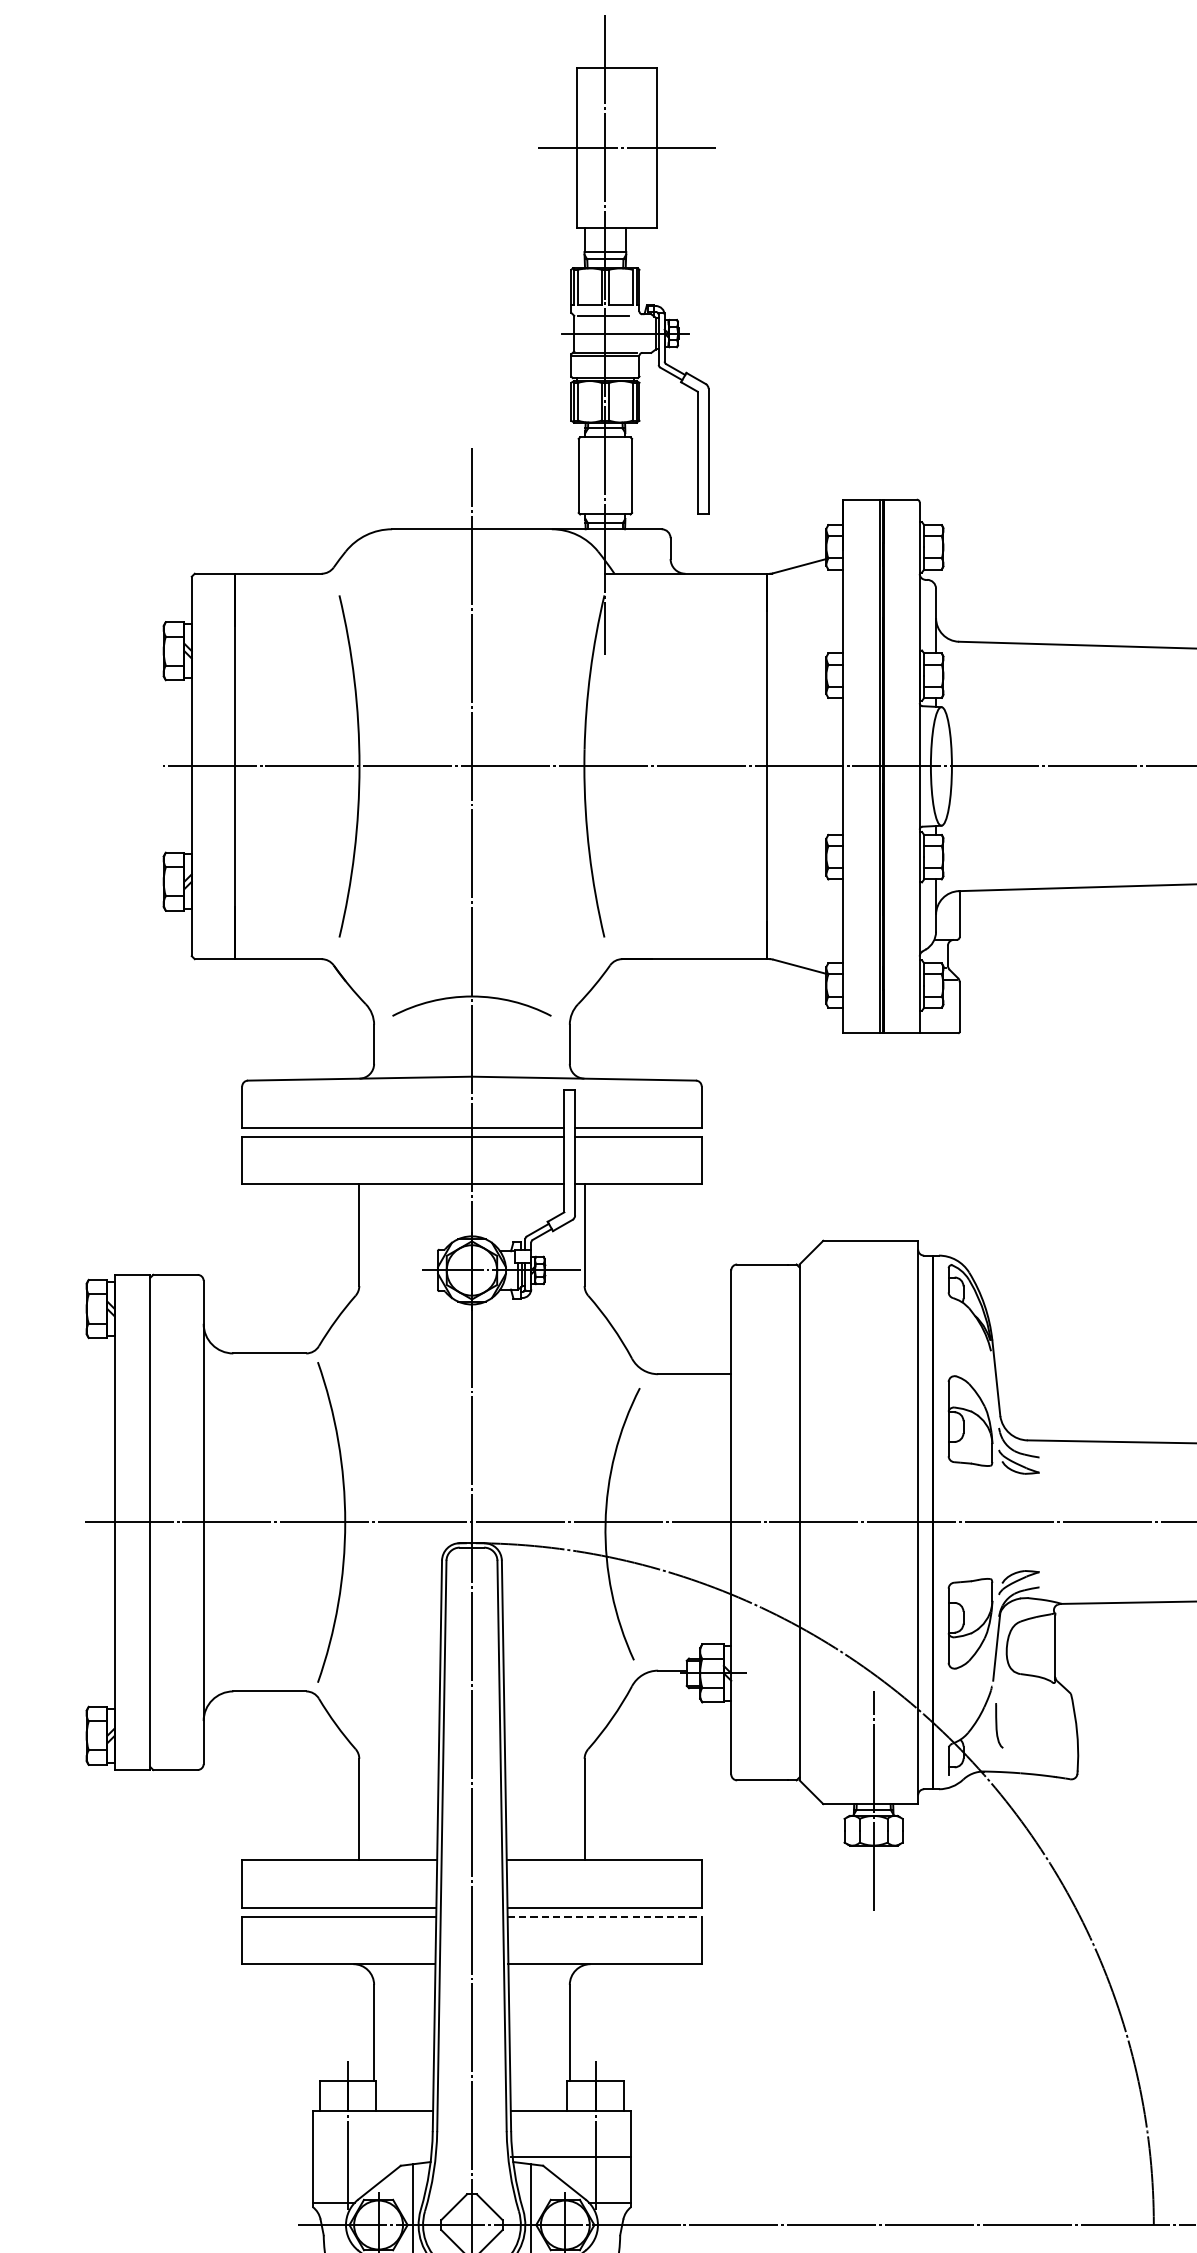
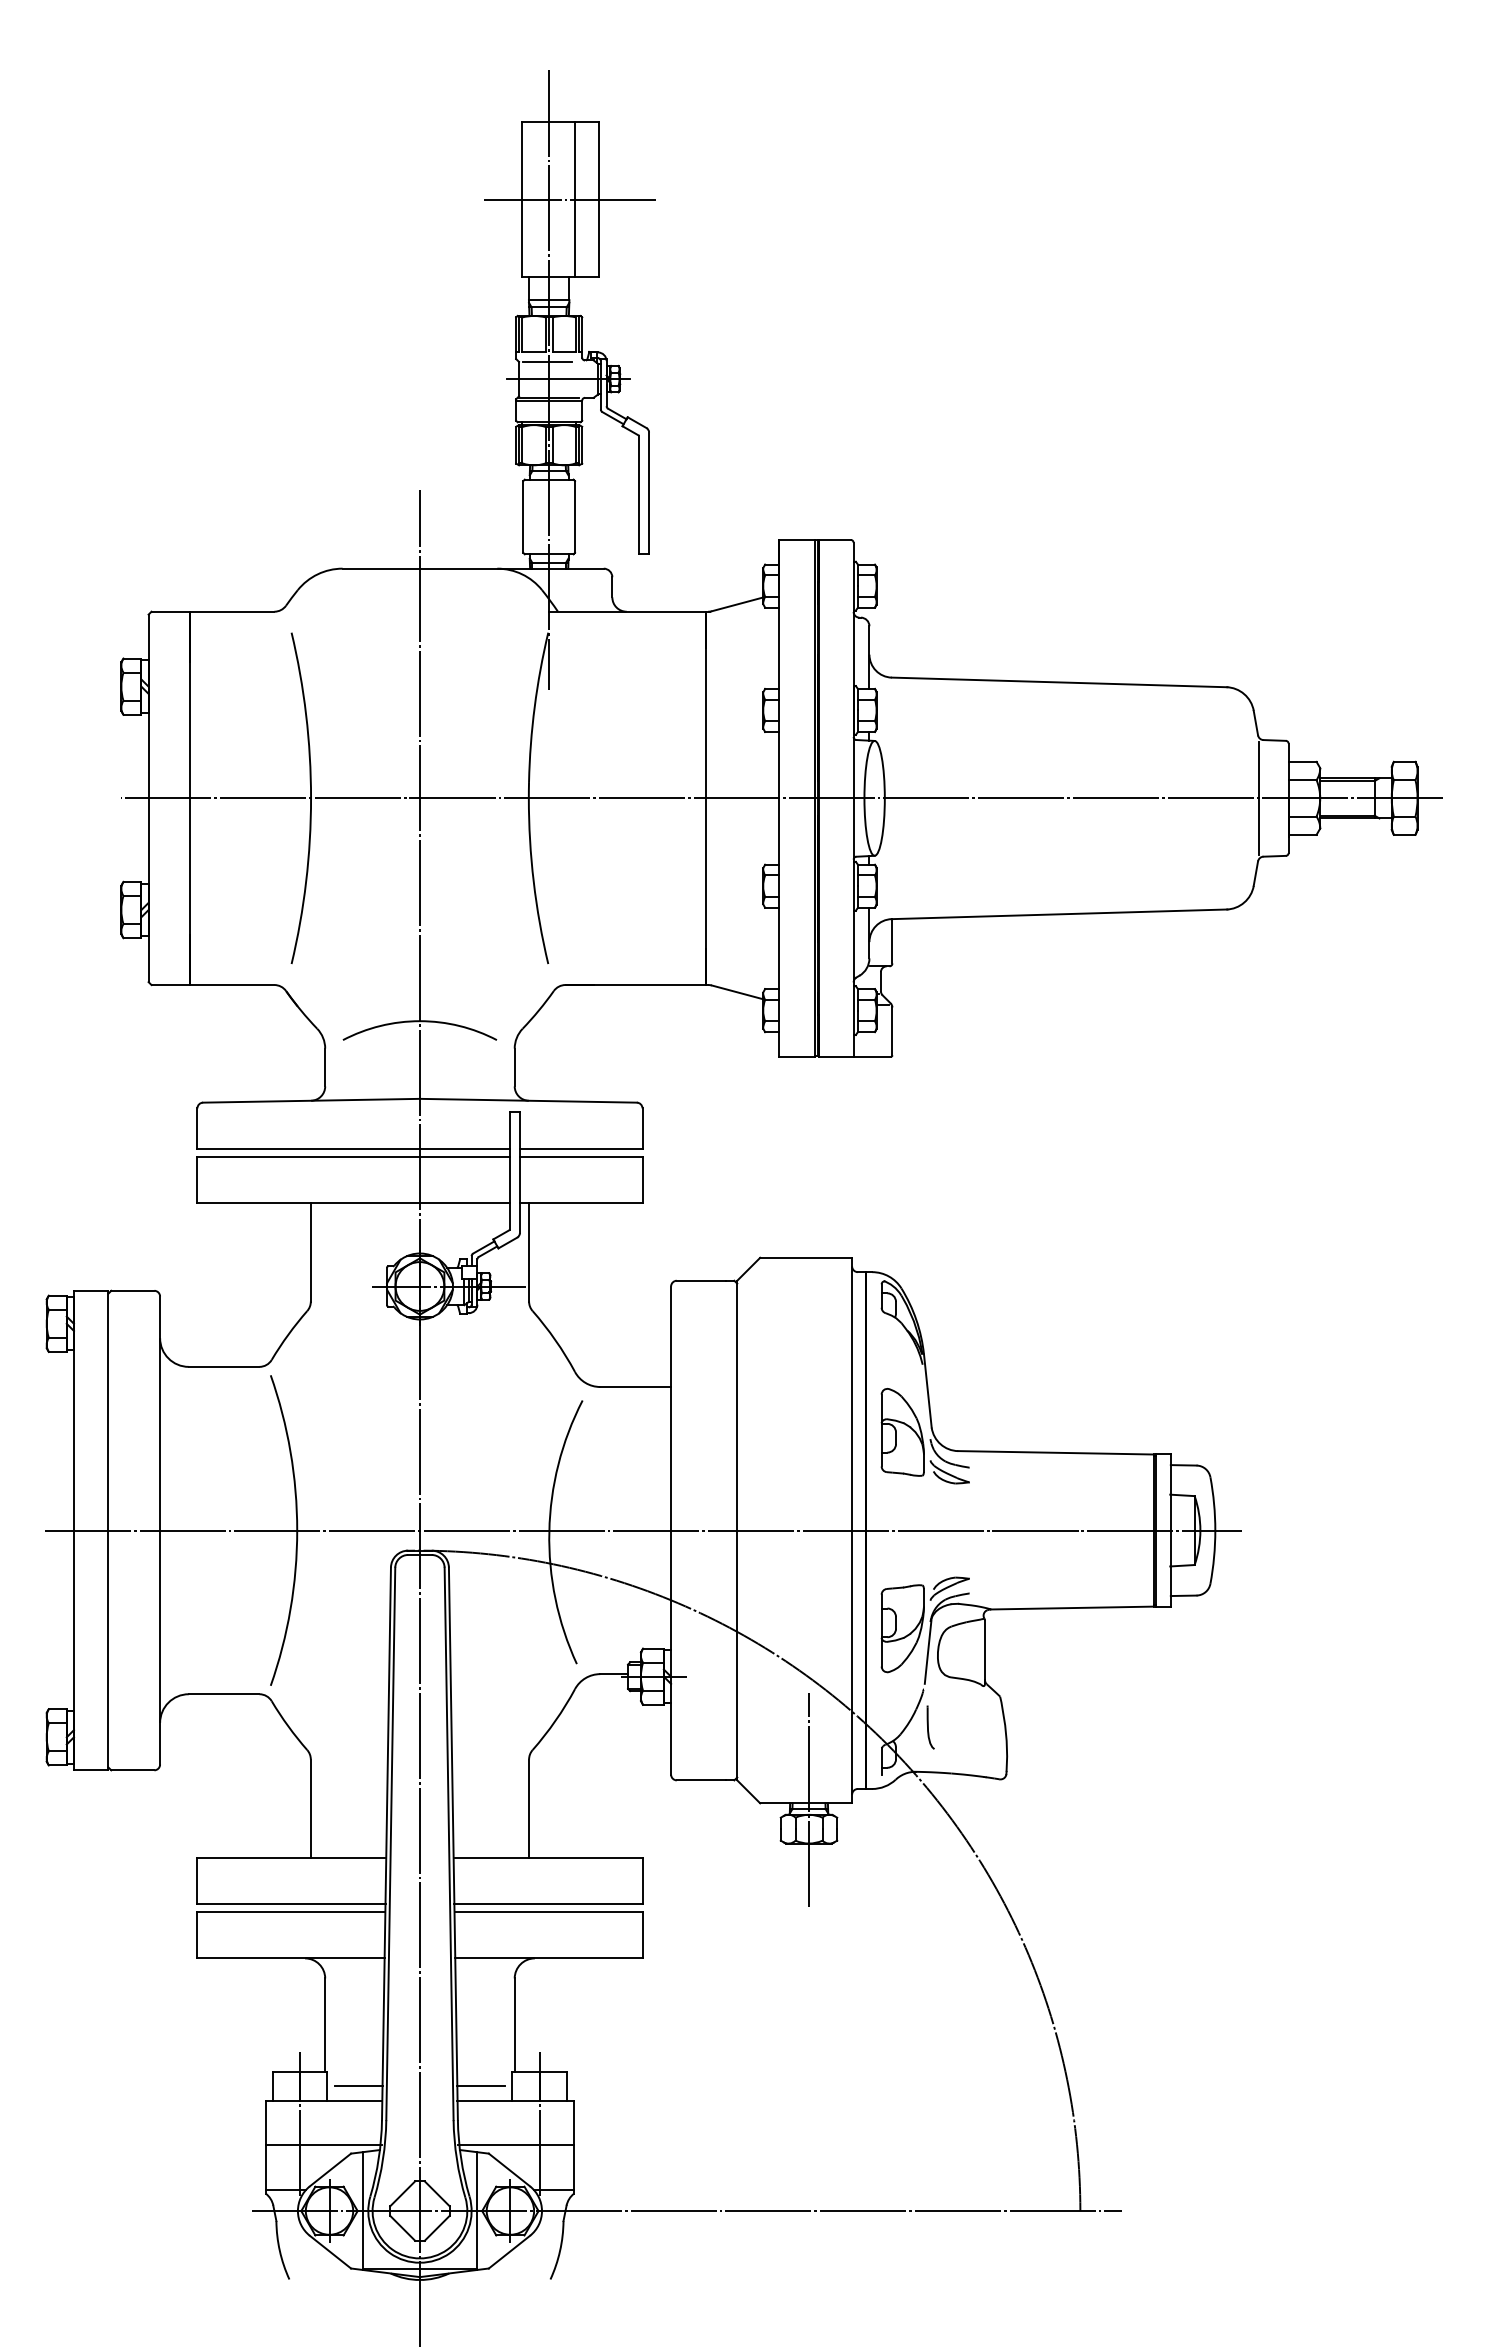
line: (632, 148) -> (575, 199), added
line: (604, 1916) -> (548, 1912), dashed -> solid
line: (408, 2096) -> (358, 2086), added
line: (535, 2096) -> (481, 2086), added
line: (372, 2157) -> (323, 2145), added

